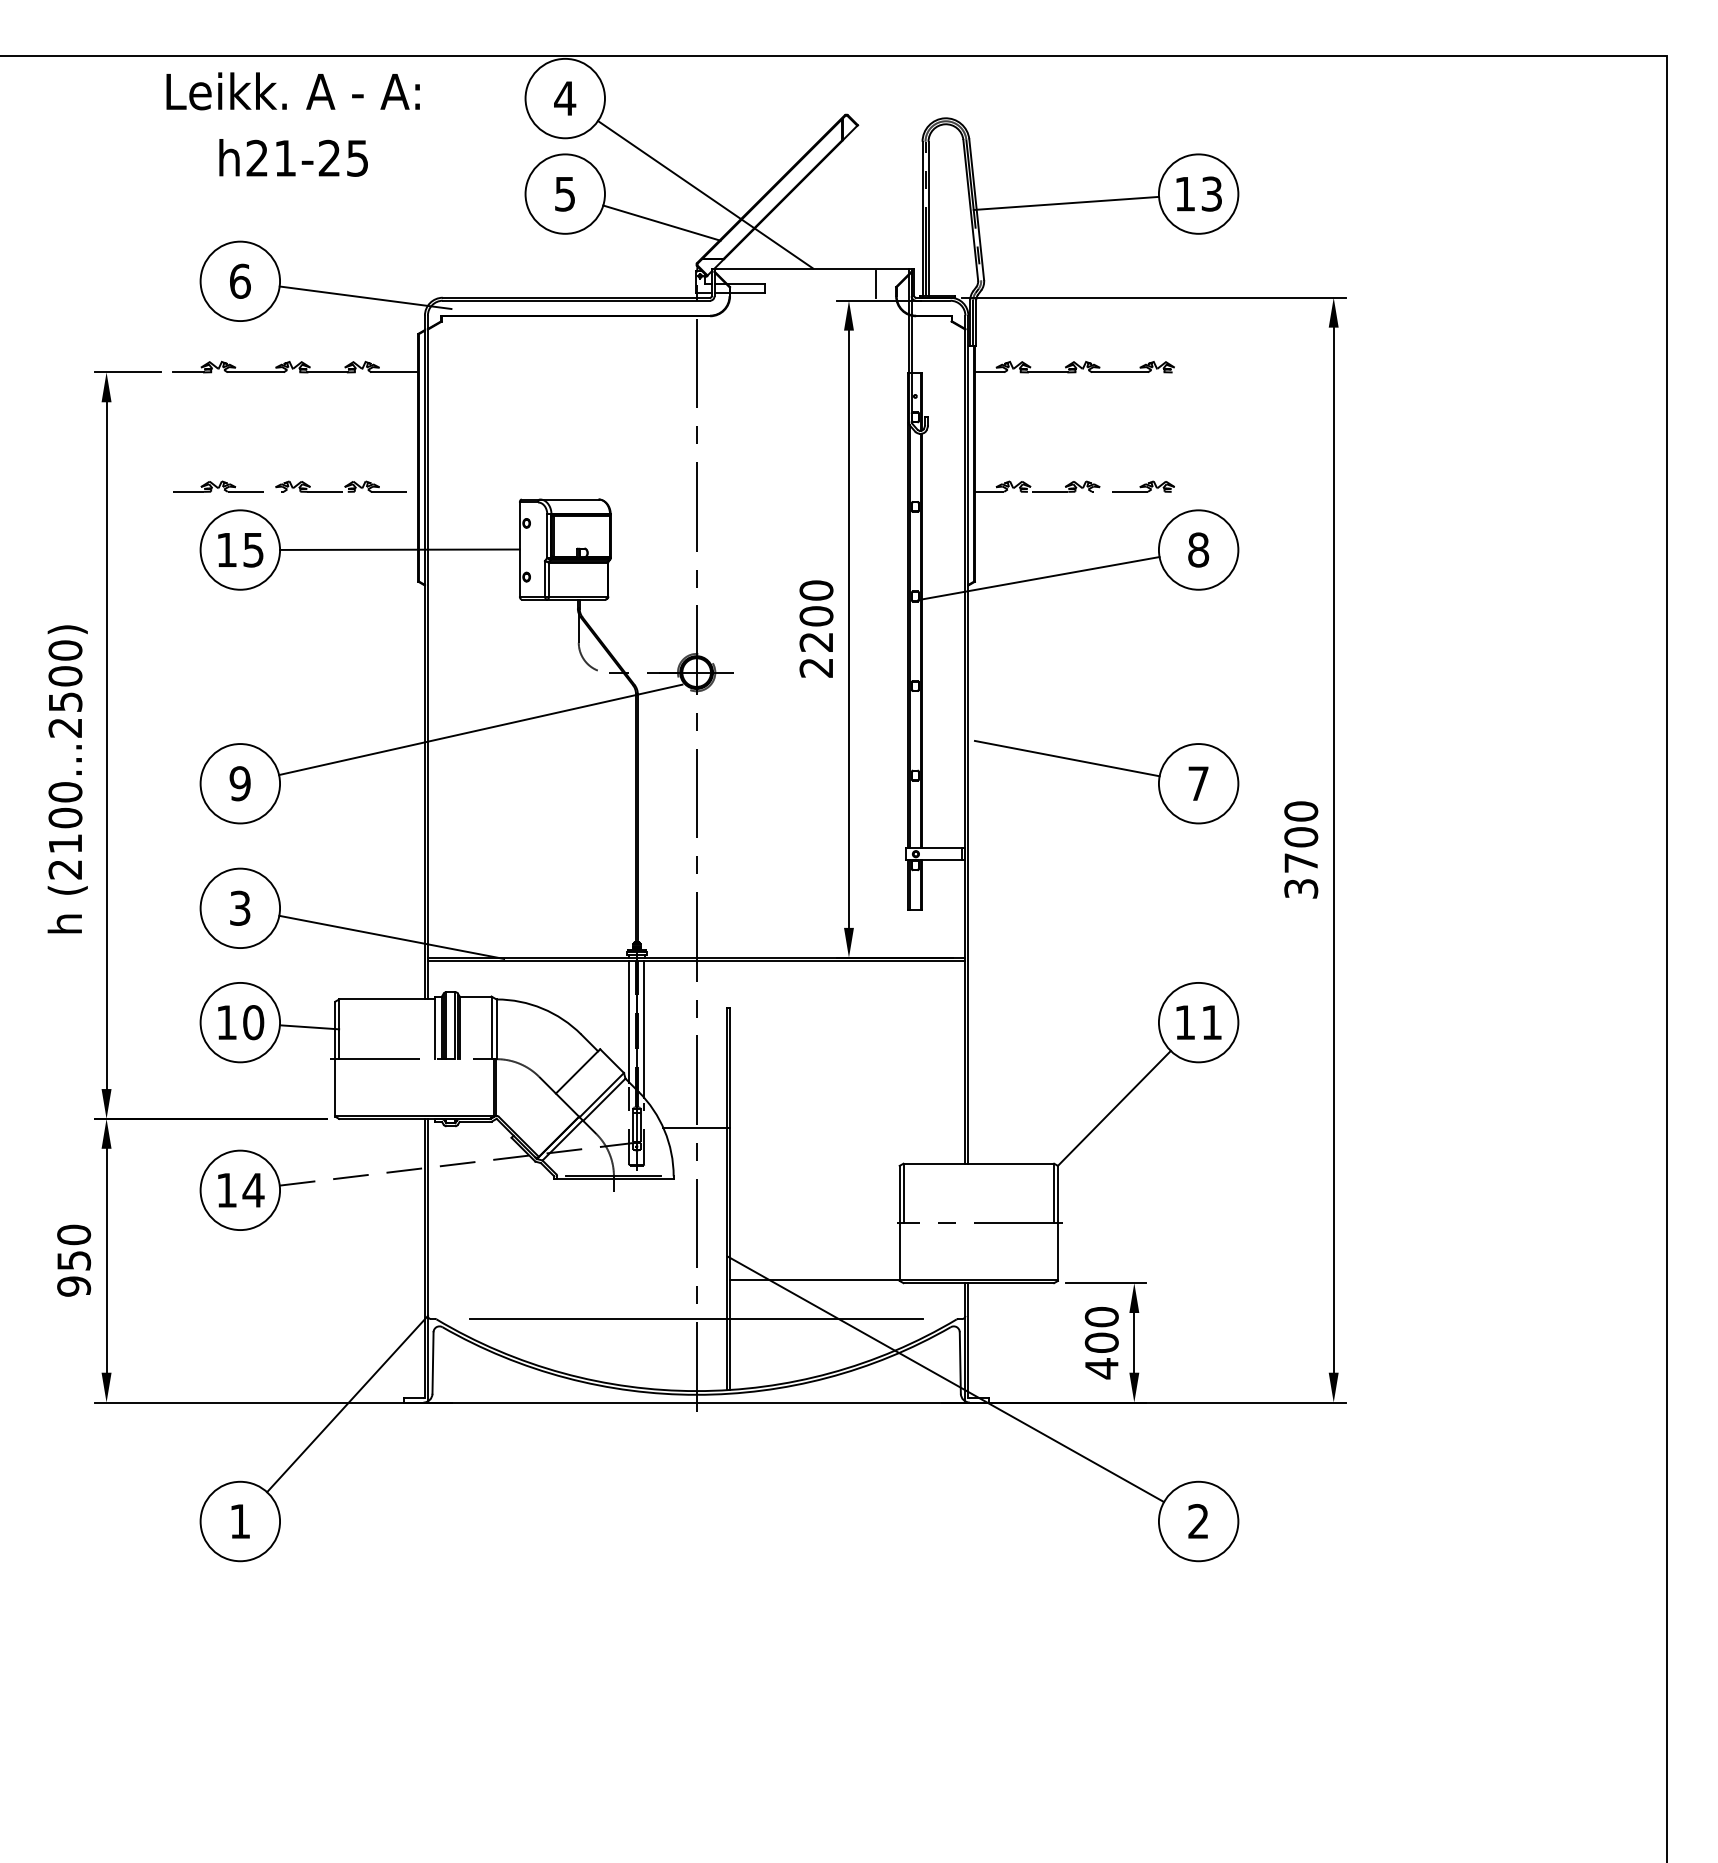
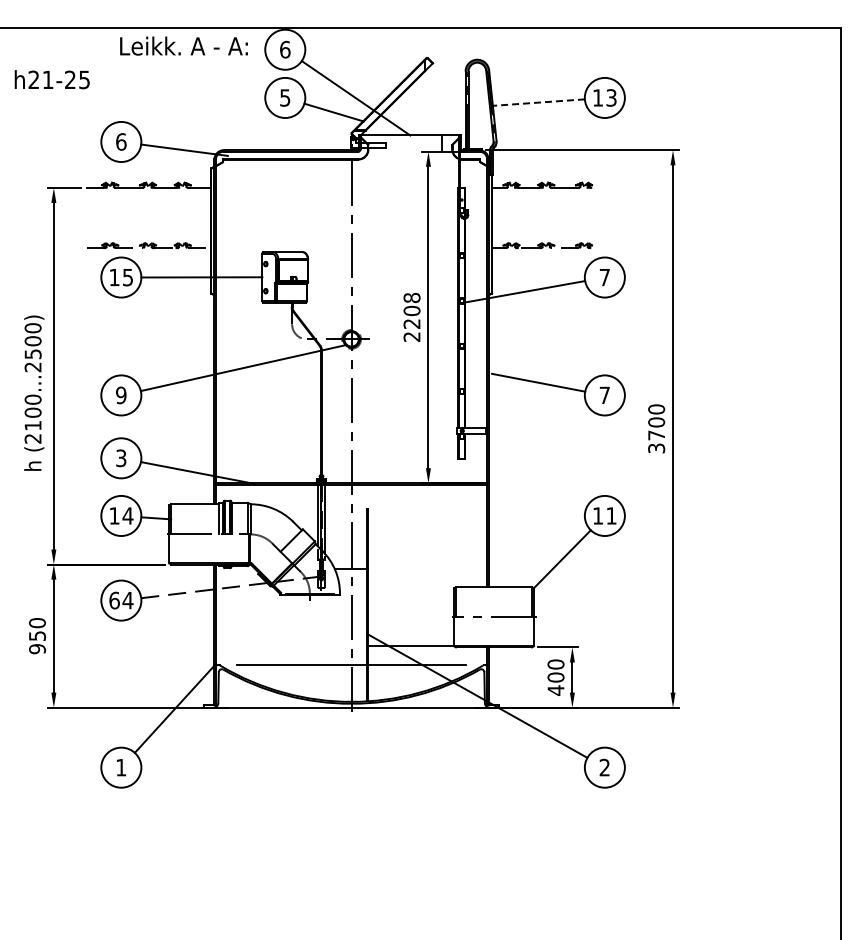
text: (292, 90) -> (183, 45), moved
text: (563, 98) -> (284, 49), 4 -> 6
text: (292, 157) -> (51, 79), moved
line: (1067, 203) -> (538, 102), solid -> dashed
text: (1197, 549) -> (604, 277), 8 -> 7
text: (815, 589) -> (411, 297), 2200 -> 2208
text: (252, 1021) -> (127, 515), 10 -> 14
text: (226, 1190) -> (114, 600), 14 -> 64

